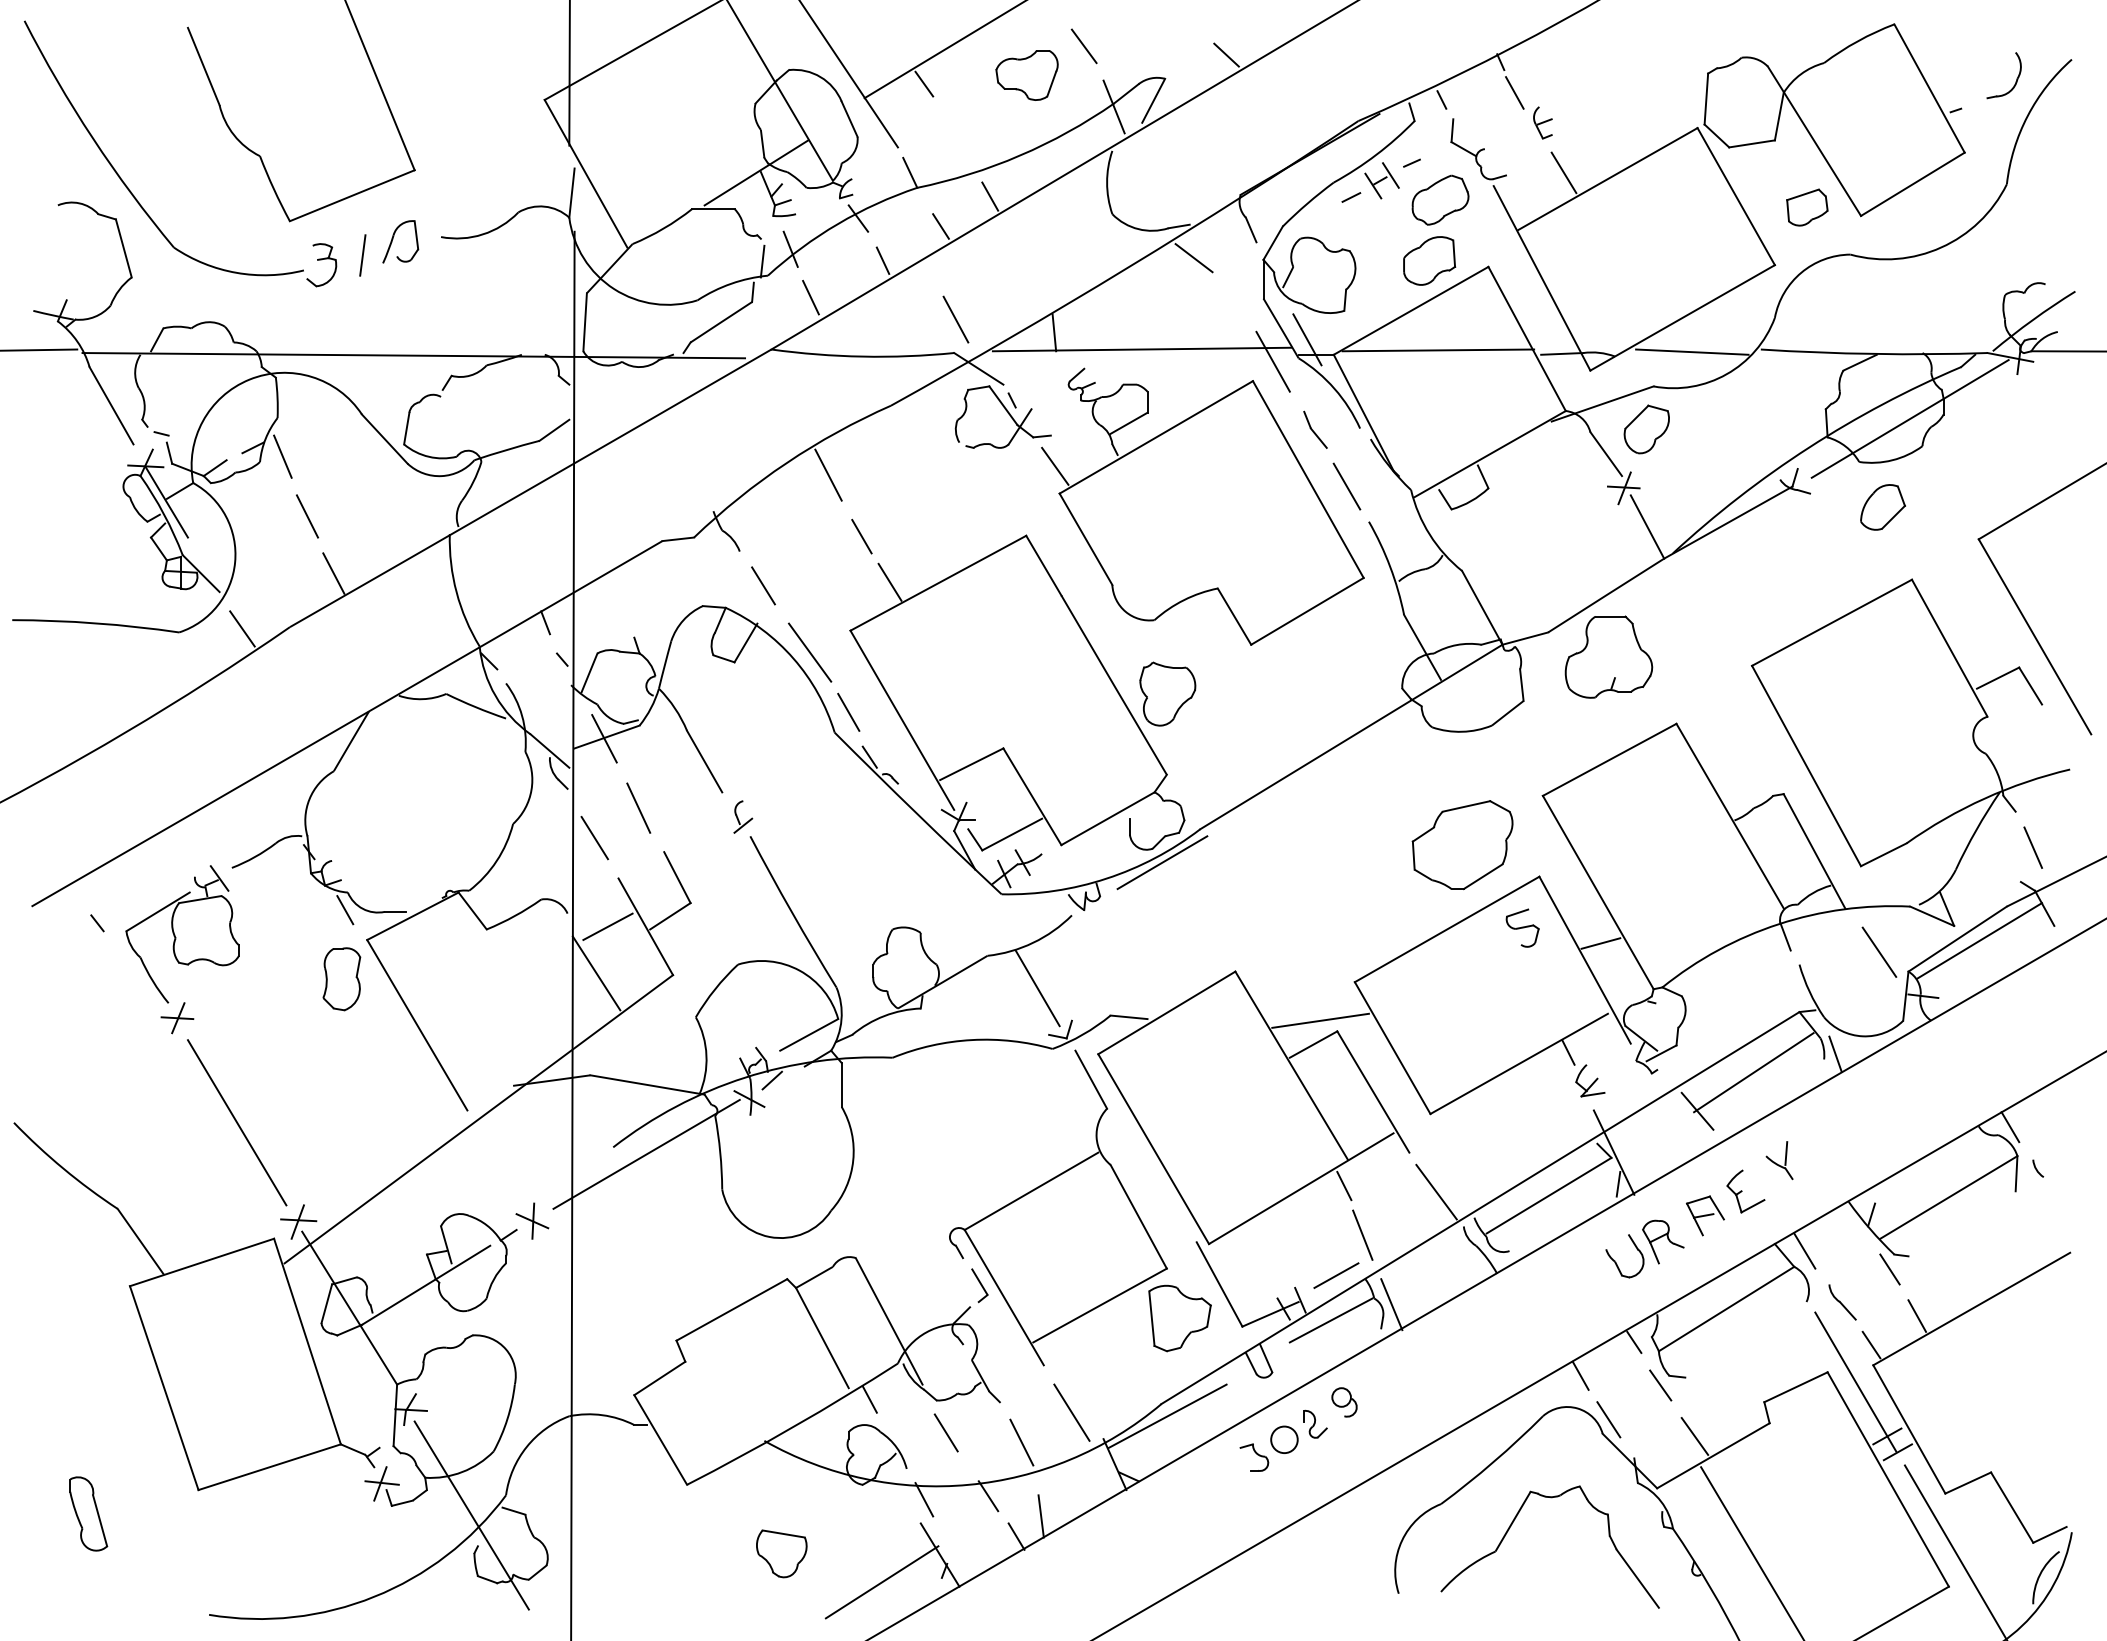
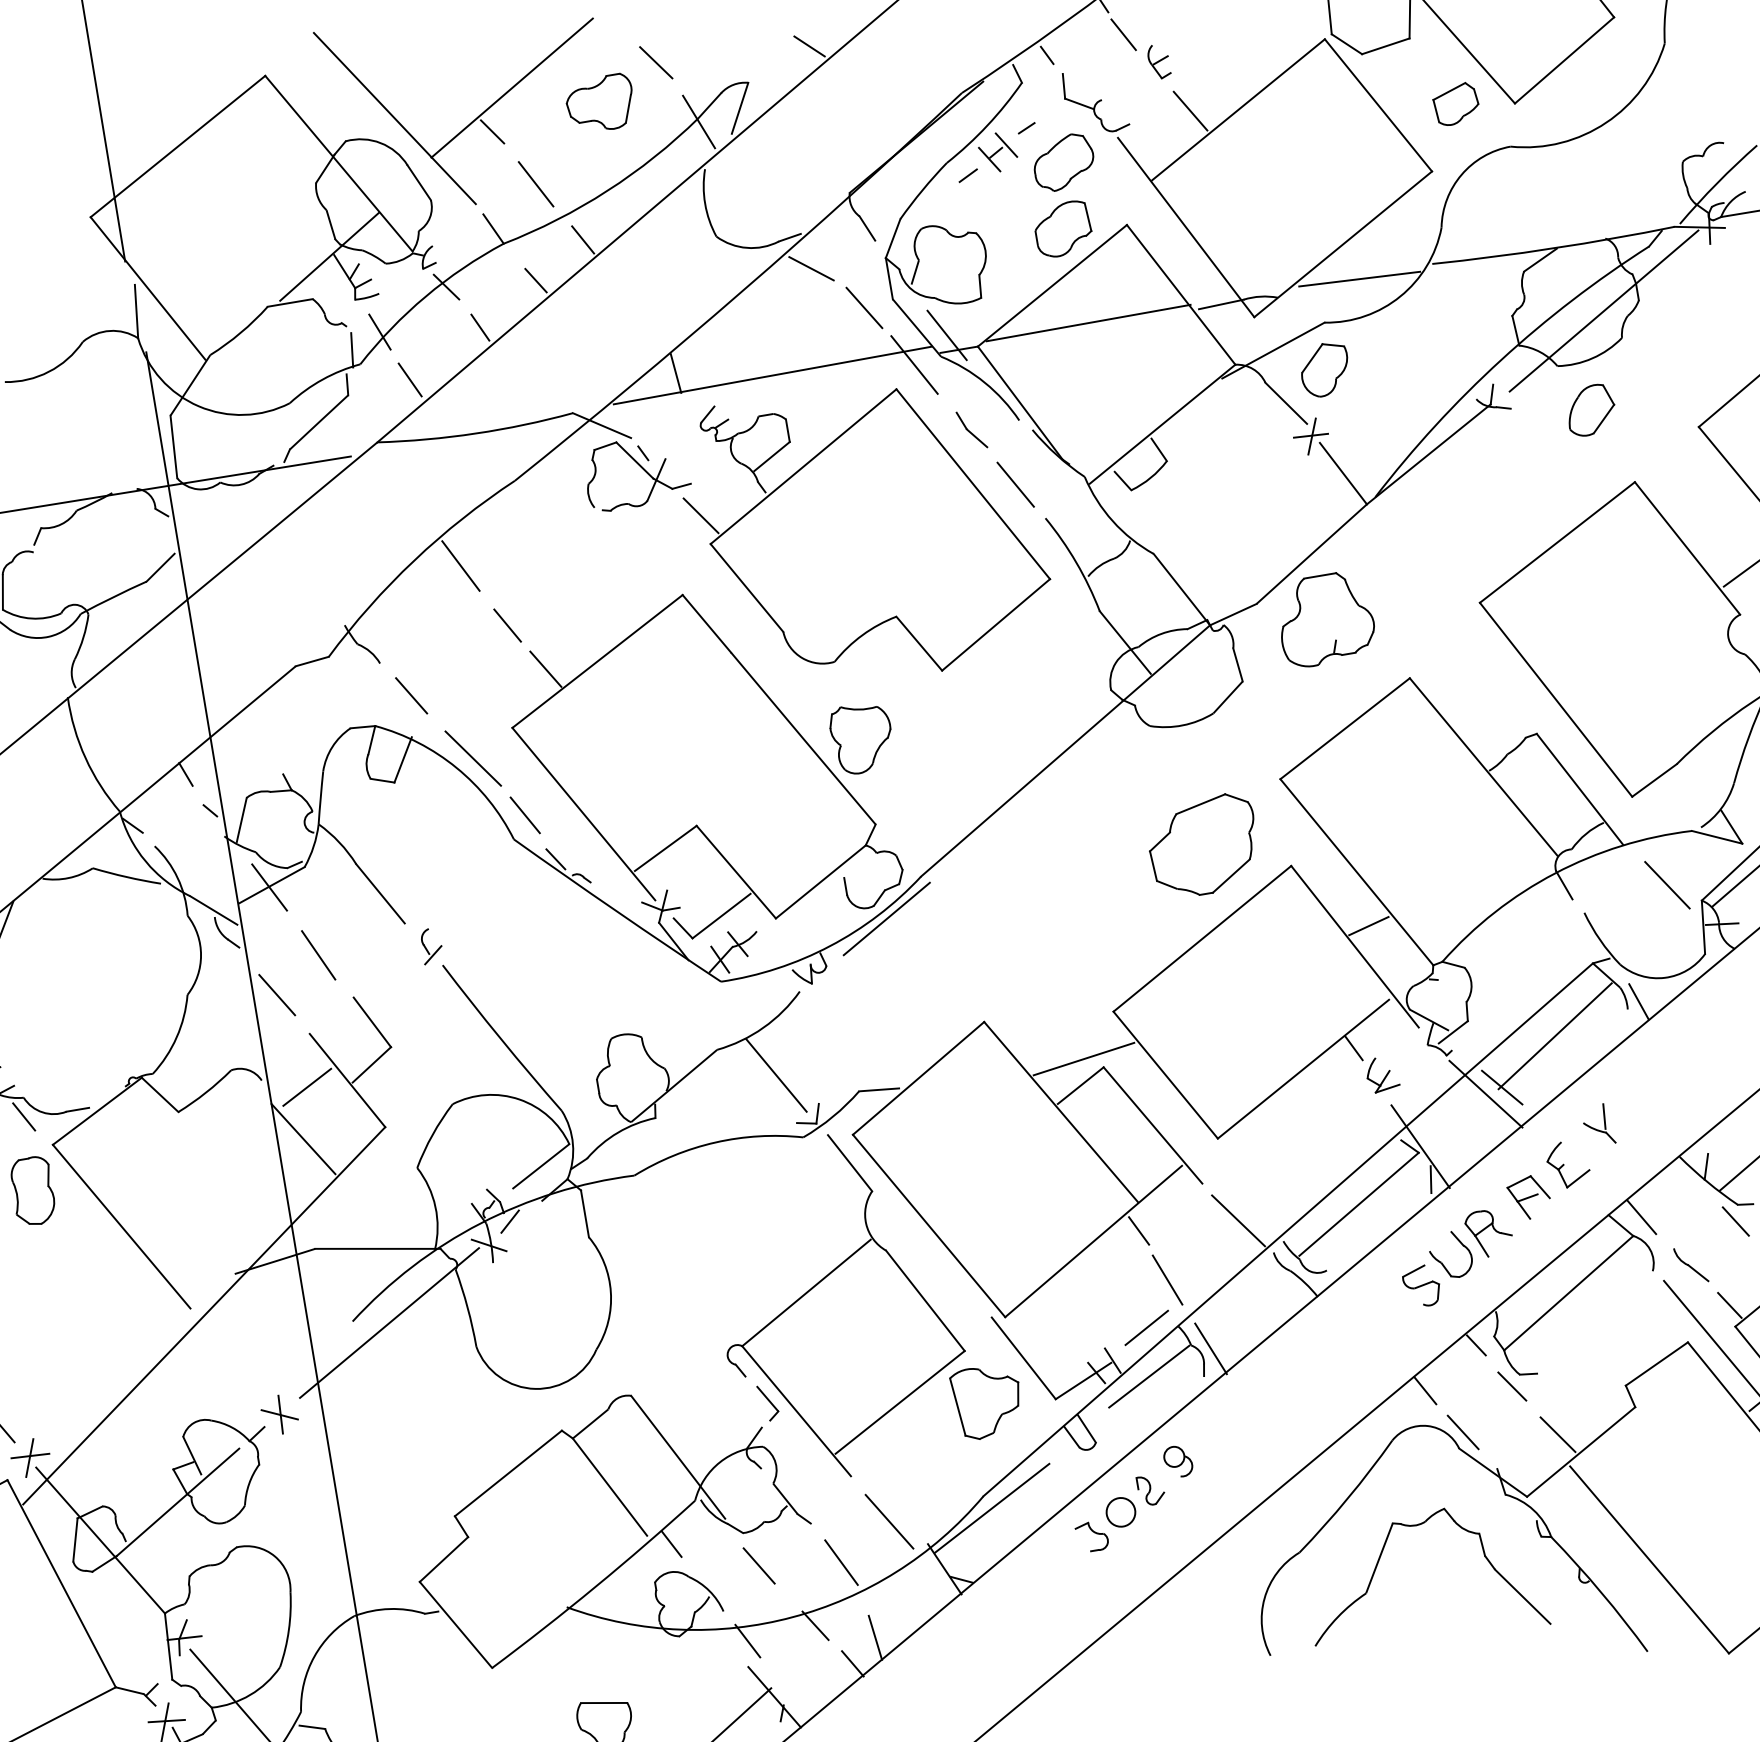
line: (1236, 301) -> (864, 307), added
line: (955, 319) -> (535, 184), moved
part: (1522, 927) -> (1421, 1285), moved
line: (1681, 1114) -> (1485, 1093), added

